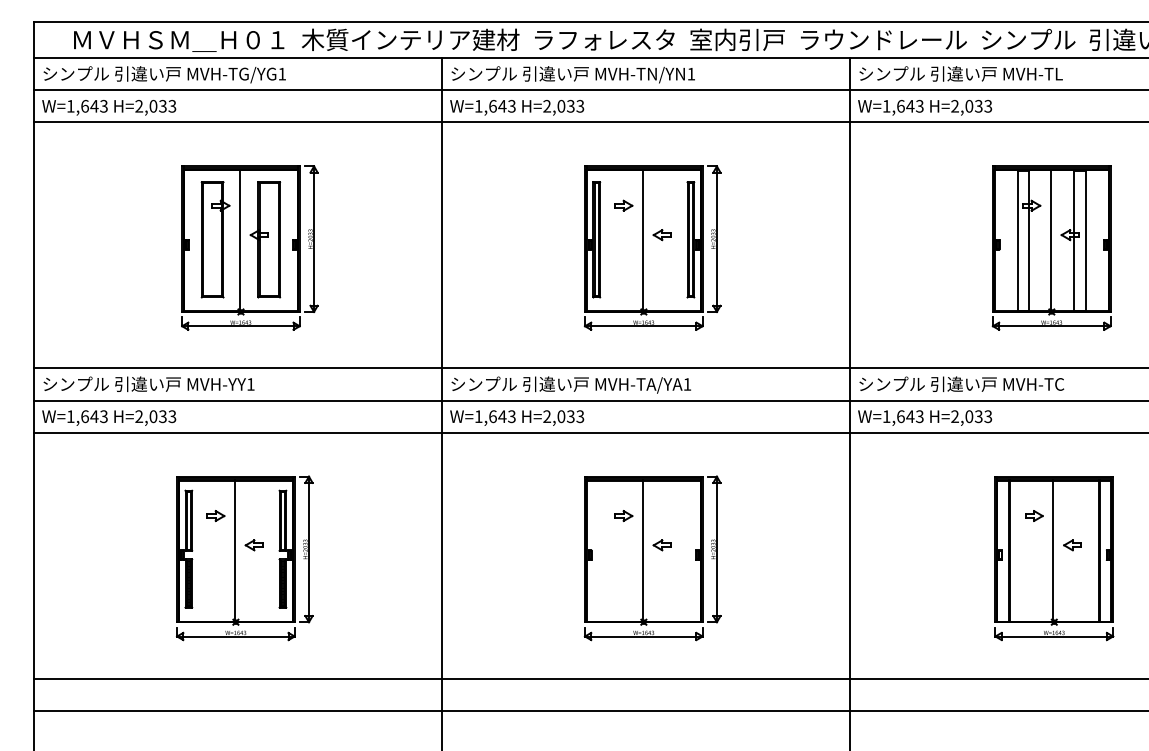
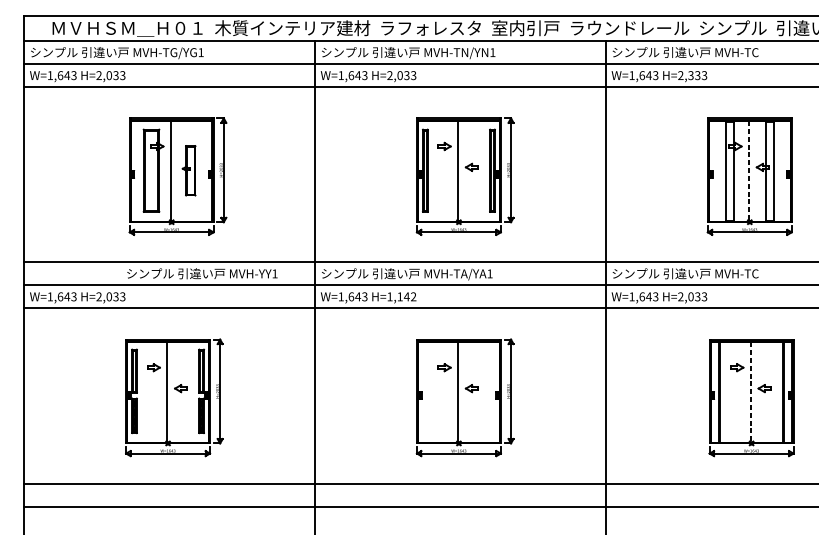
text: (1059, 73) -> (755, 52), シンプル 引違い戸 MVH-TL -> シンプル 引違い戸 MVH-TC
text: (969, 106) -> (691, 75), H=2,033 -> H=2,333
part: (265, 239) -> (189, 170), size x0.6
line: (1050, 240) -> (748, 171), solid -> dashed
text: (148, 383) -> (202, 273), moved
text: (563, 416) -> (401, 296), H=2,033 -> H=1,142
line: (1053, 550) -> (751, 392), solid -> dashed

